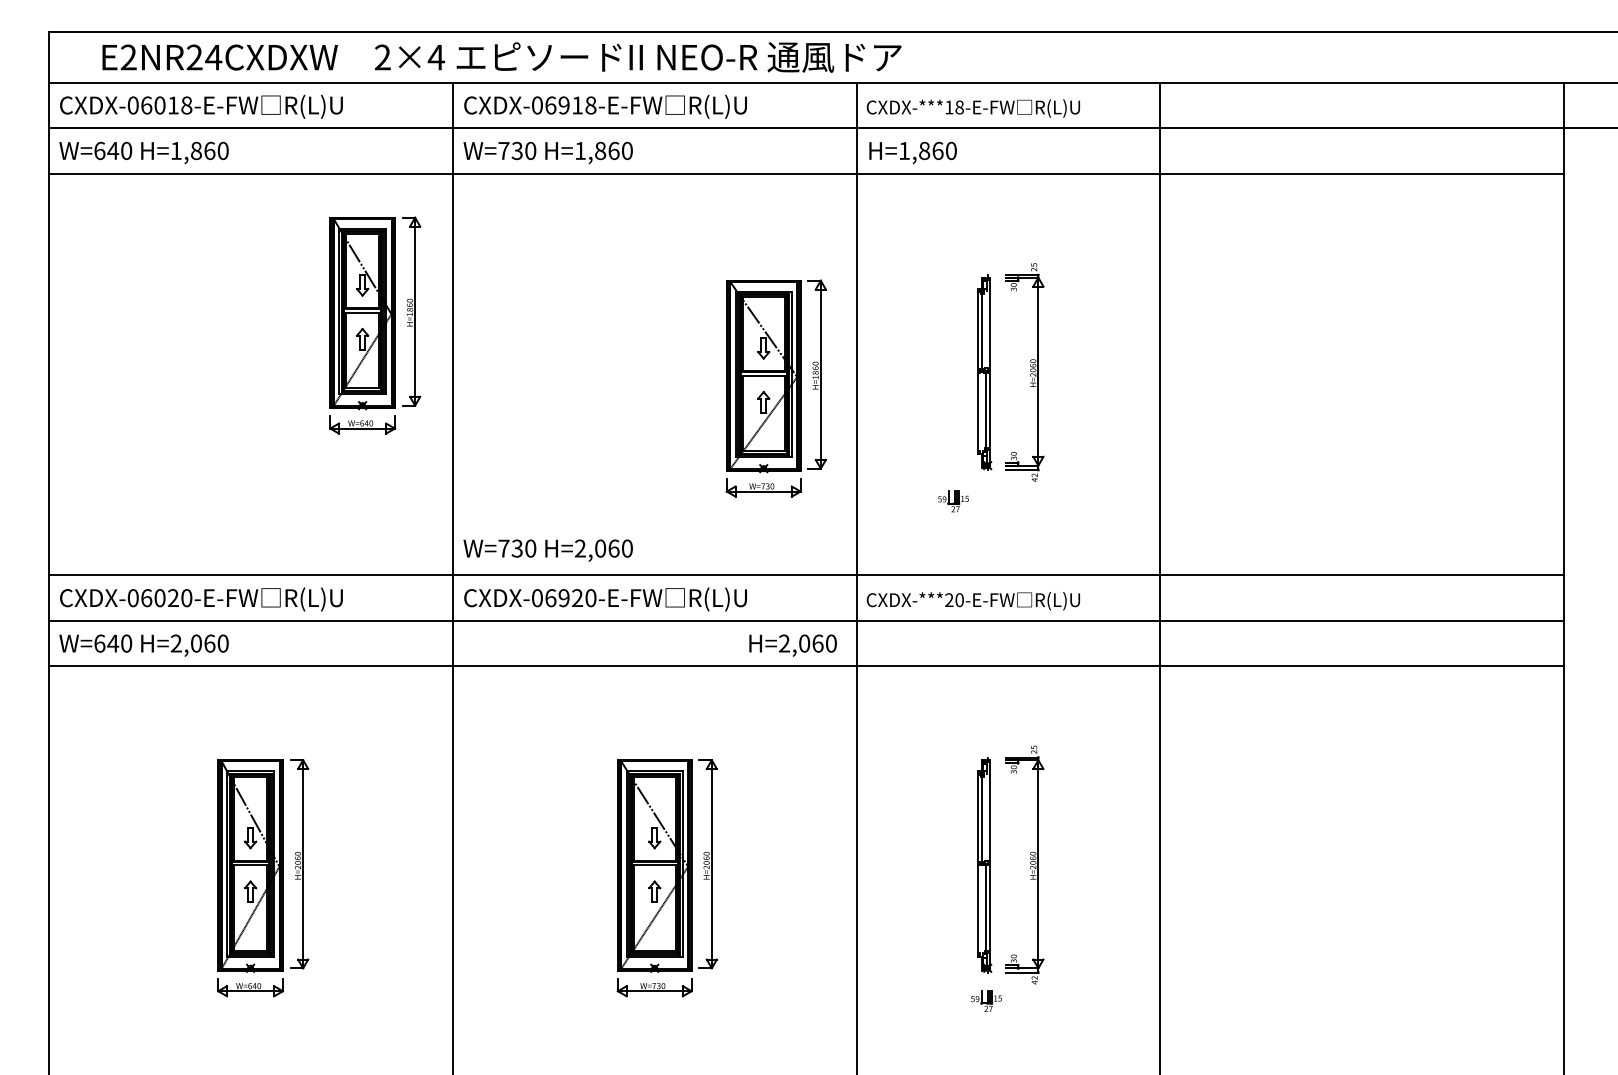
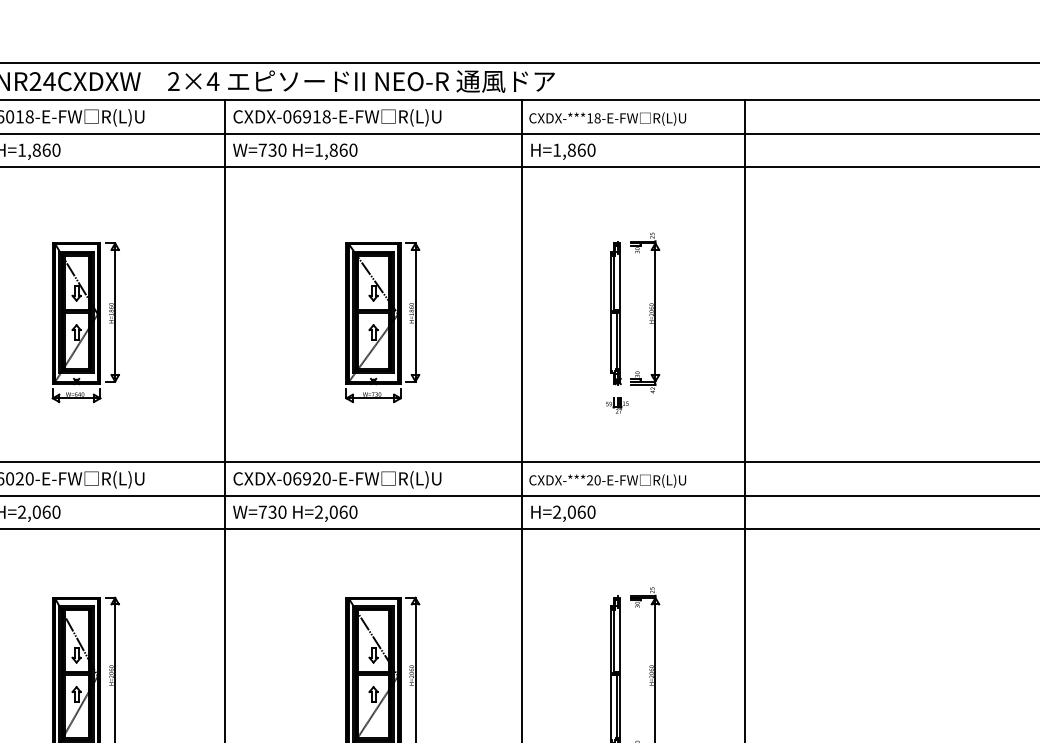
part: (375, 325) -> (86, 322), moved
part: (775, 388) -> (382, 322), moved
part: (953, 501) -> (617, 405), moved
text: (547, 550) -> (294, 513), moved
text: (792, 645) -> (562, 513), moved

